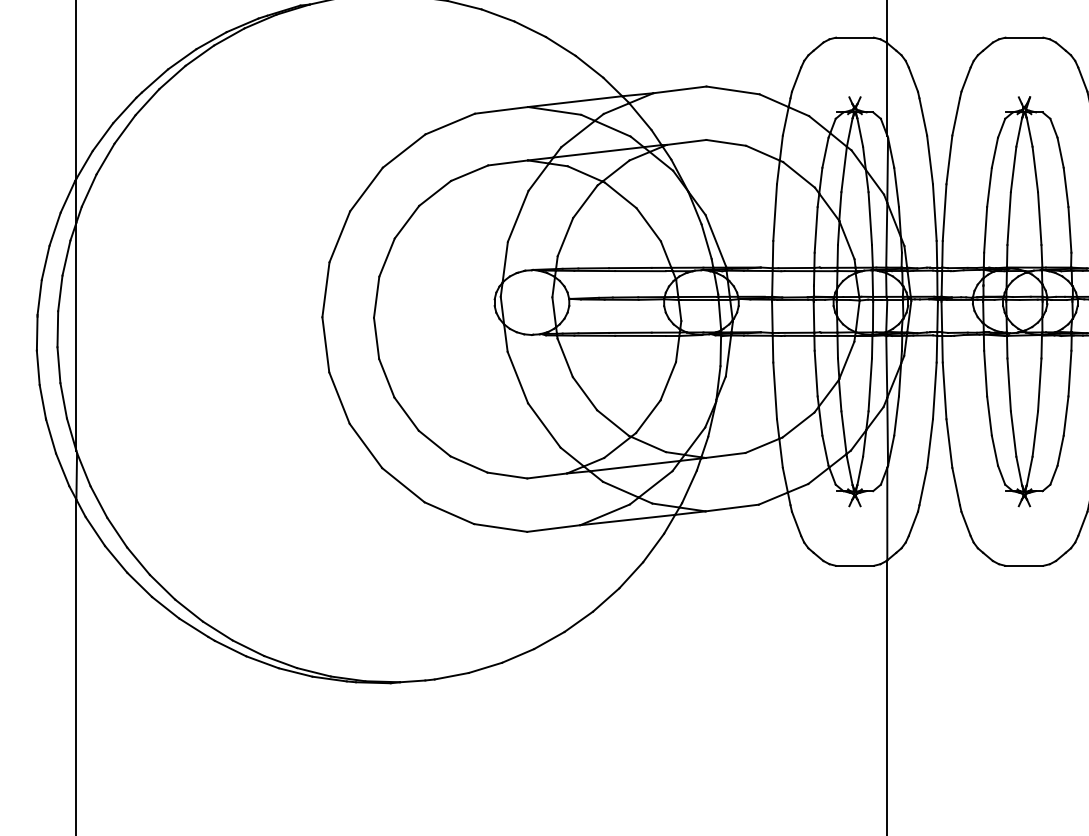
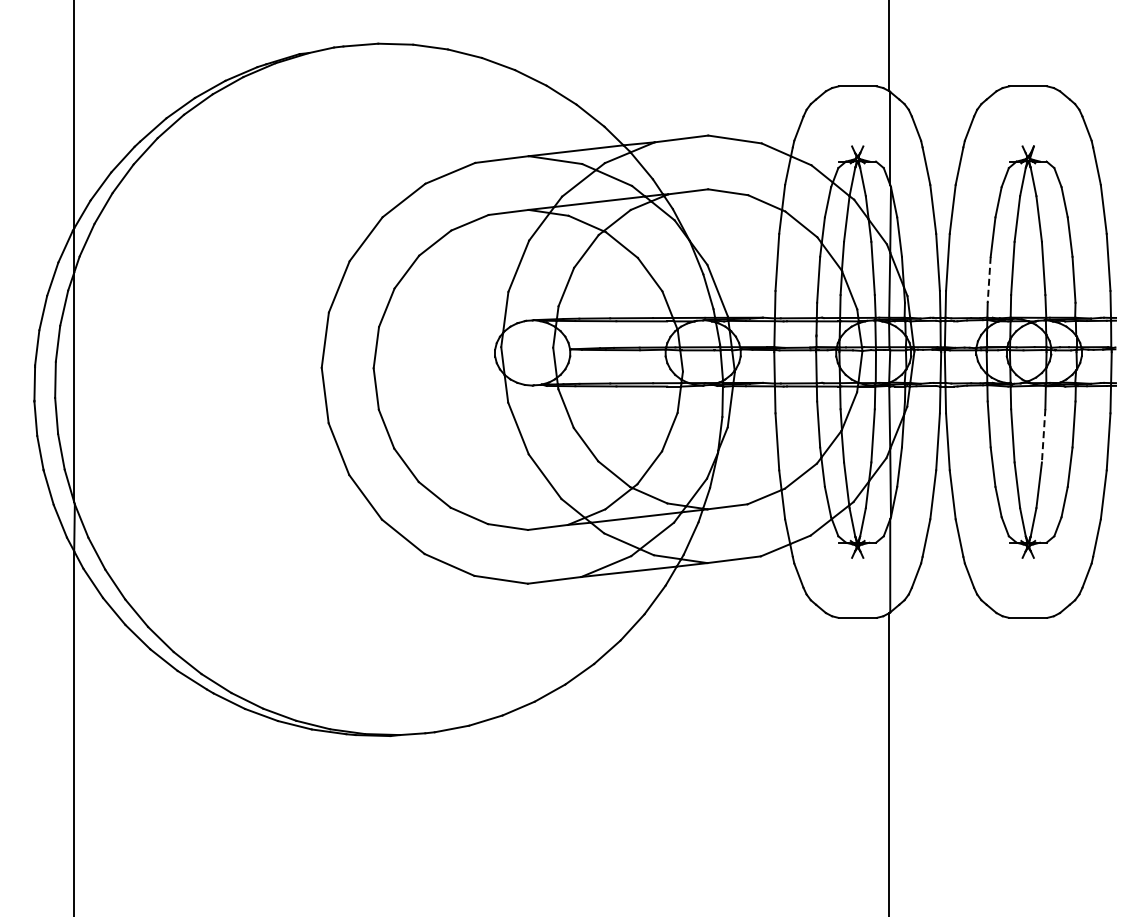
line: (985, 230) -> (989, 280), solid -> dashed
line: (1039, 384) -> (1043, 435), solid -> dashed

